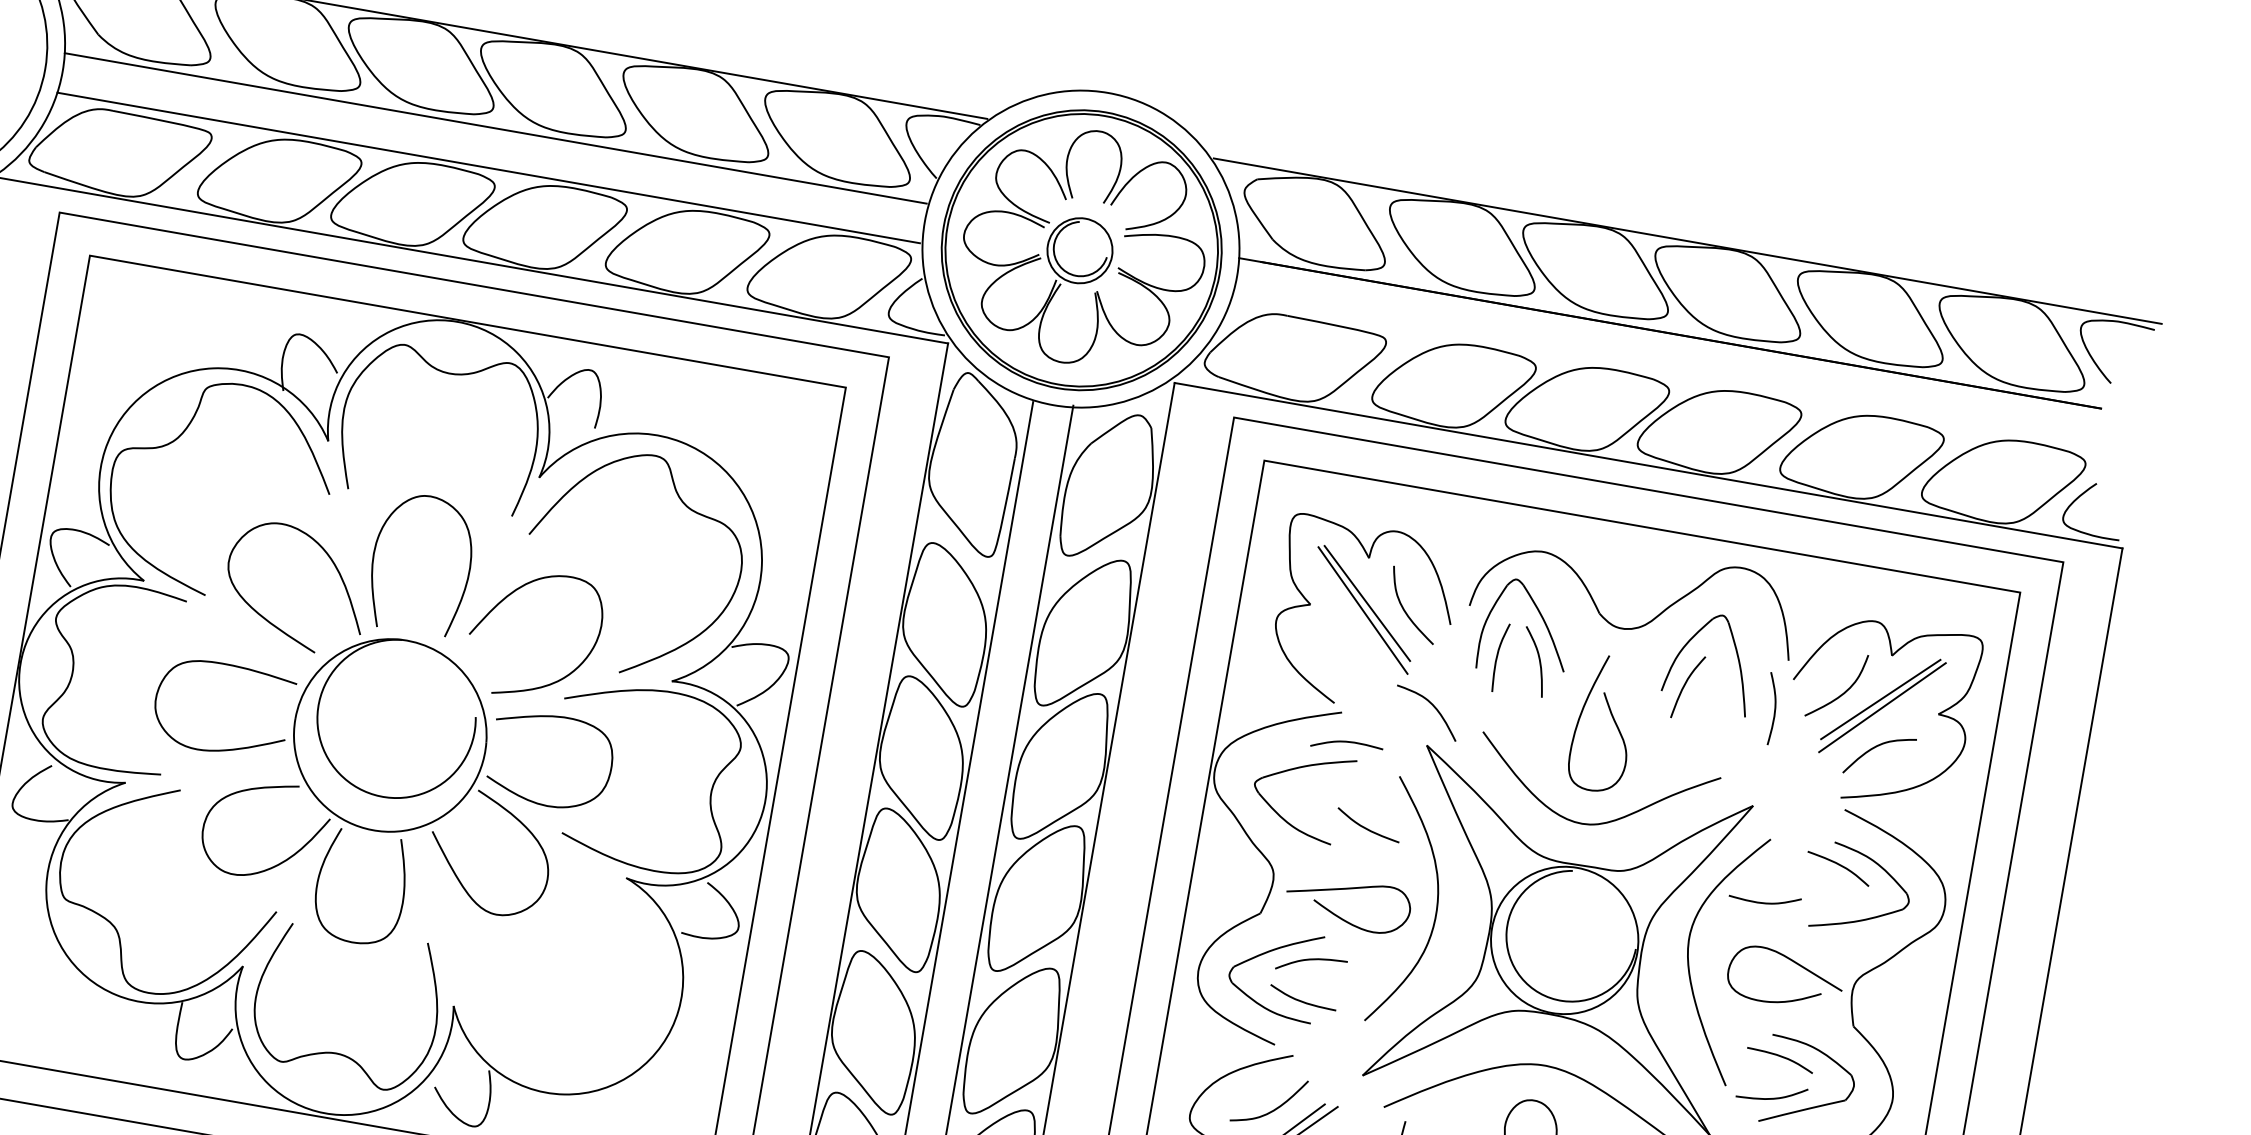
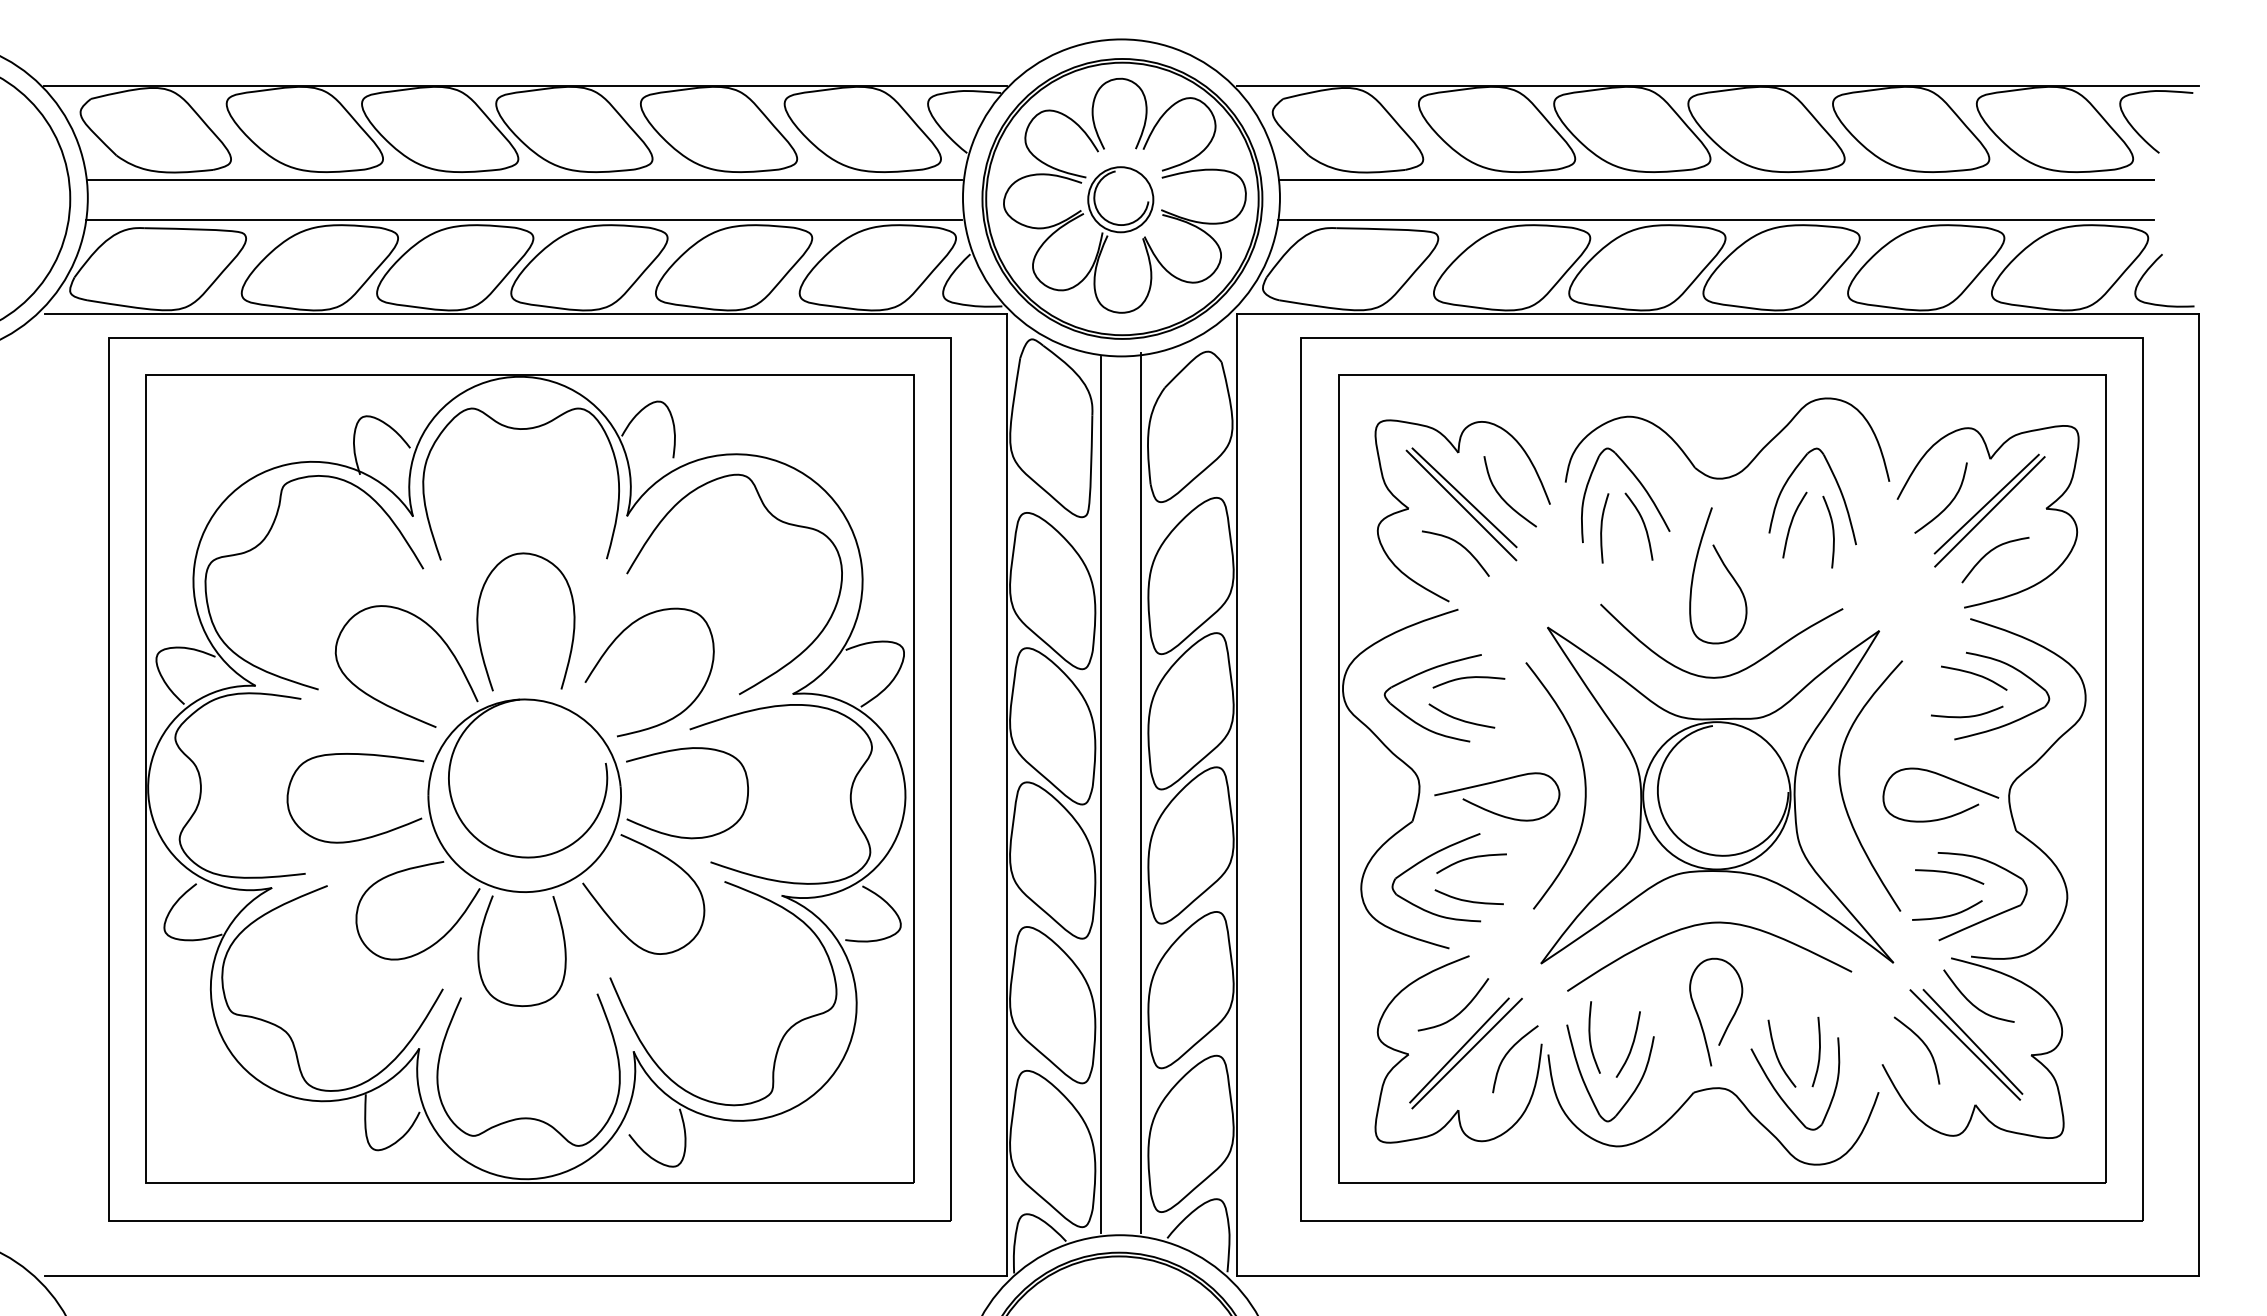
line: (1663, 372) -> (1716, 219), added
curve: (1433, 707) -> (1461, 546), moved
curve: (1774, 708) -> (1832, 531), moved
curve: (1347, 742) -> (1468, 678), moved
curve: (1365, 827) -> (1459, 718), moved
curve: (1765, 902) -> (1968, 715), moved
curve: (604, 1015) -> (783, 1034), added

